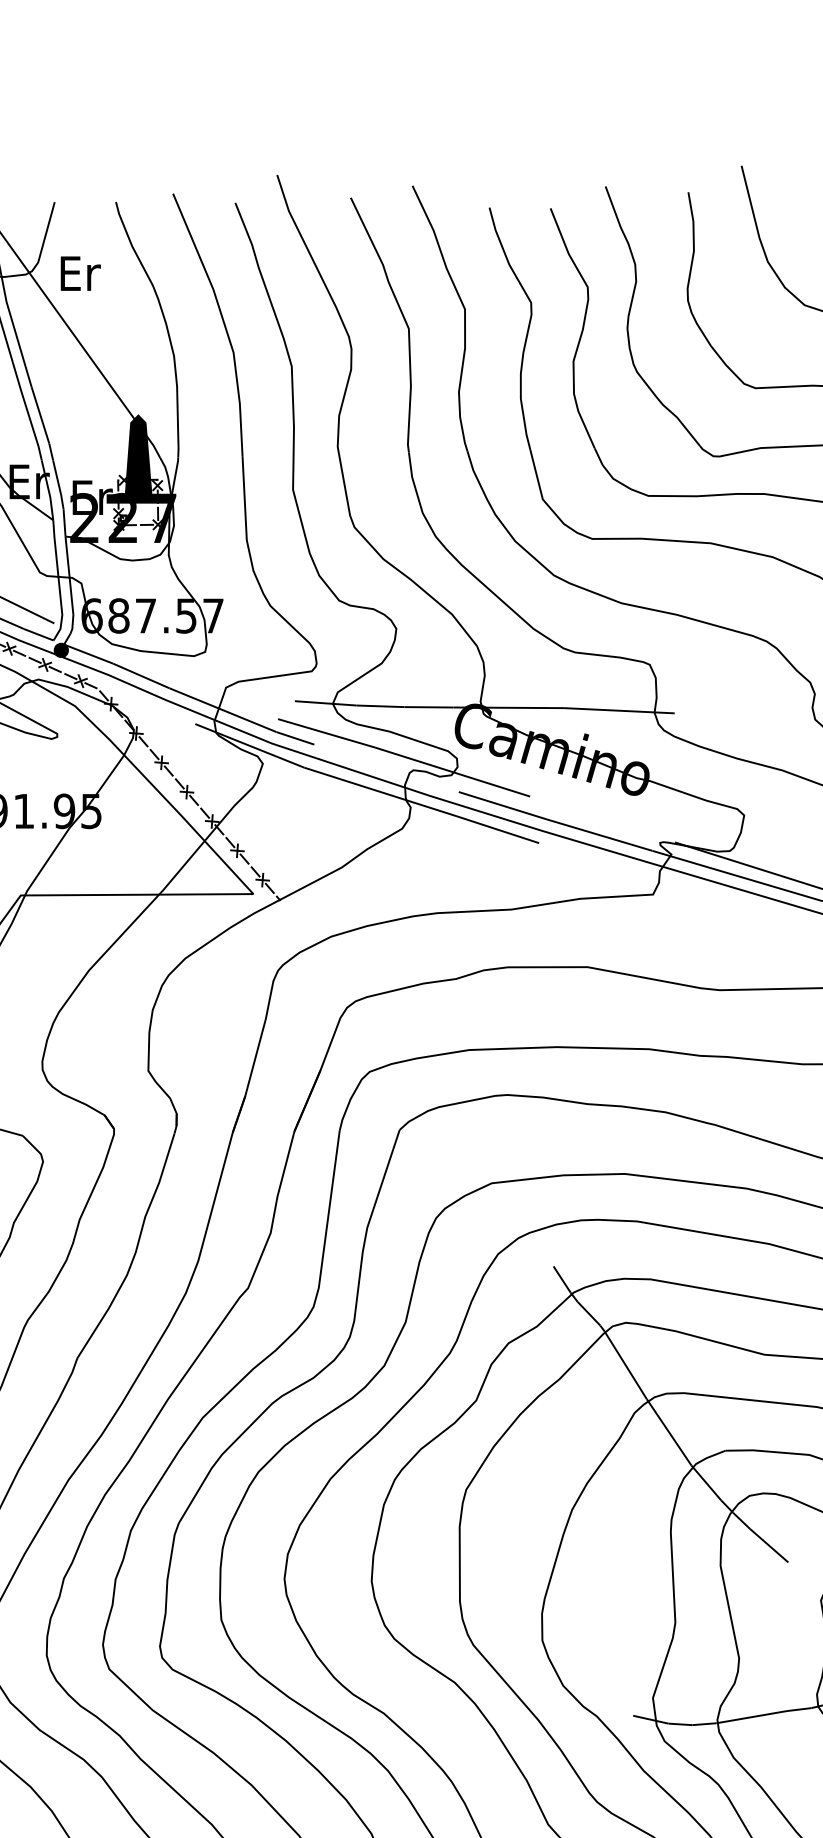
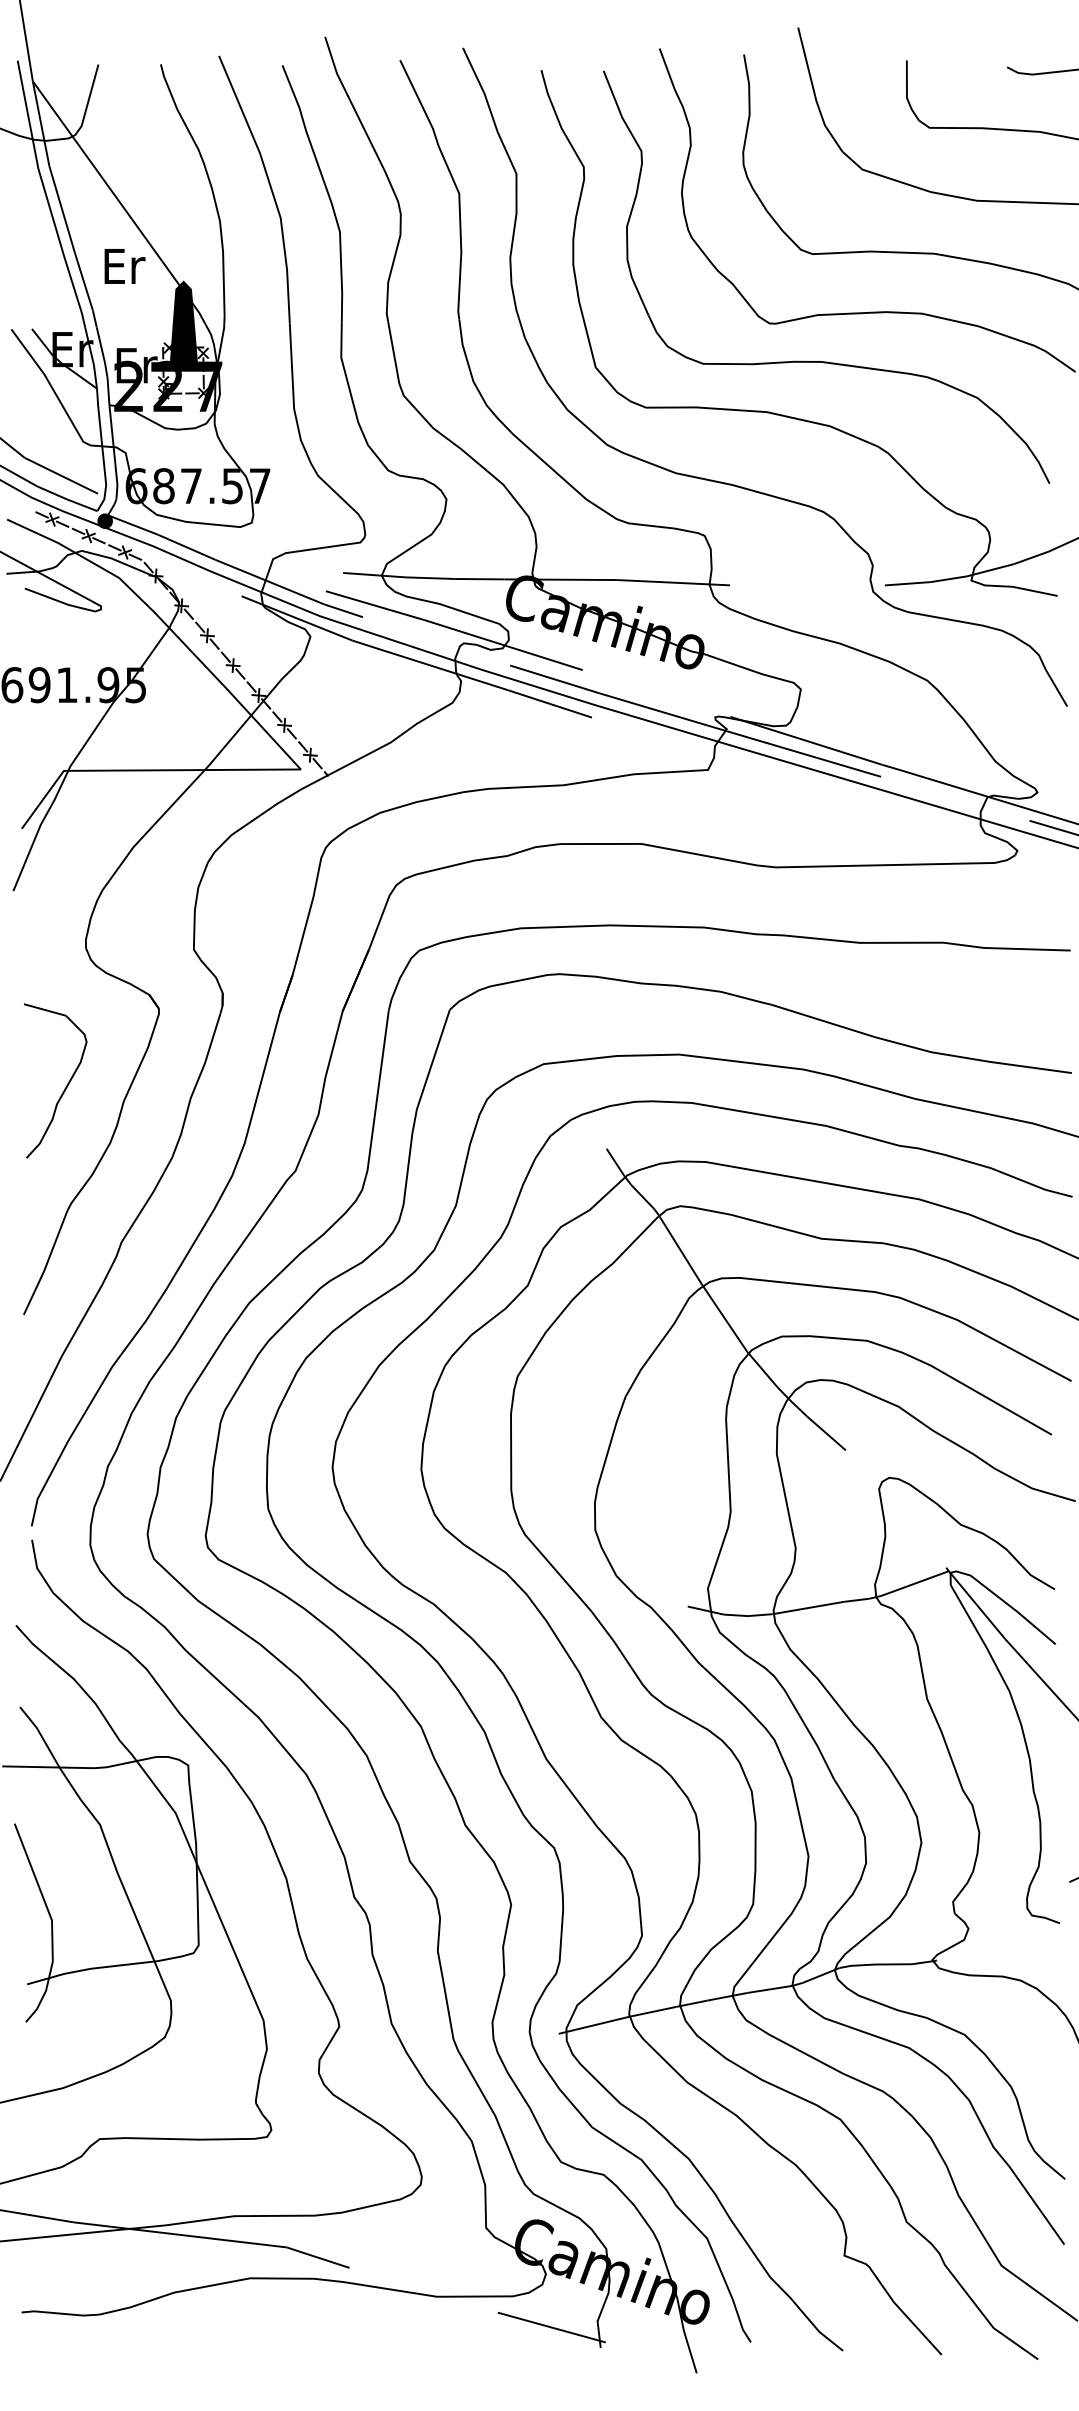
text: (80, 273) -> (124, 266), moved

